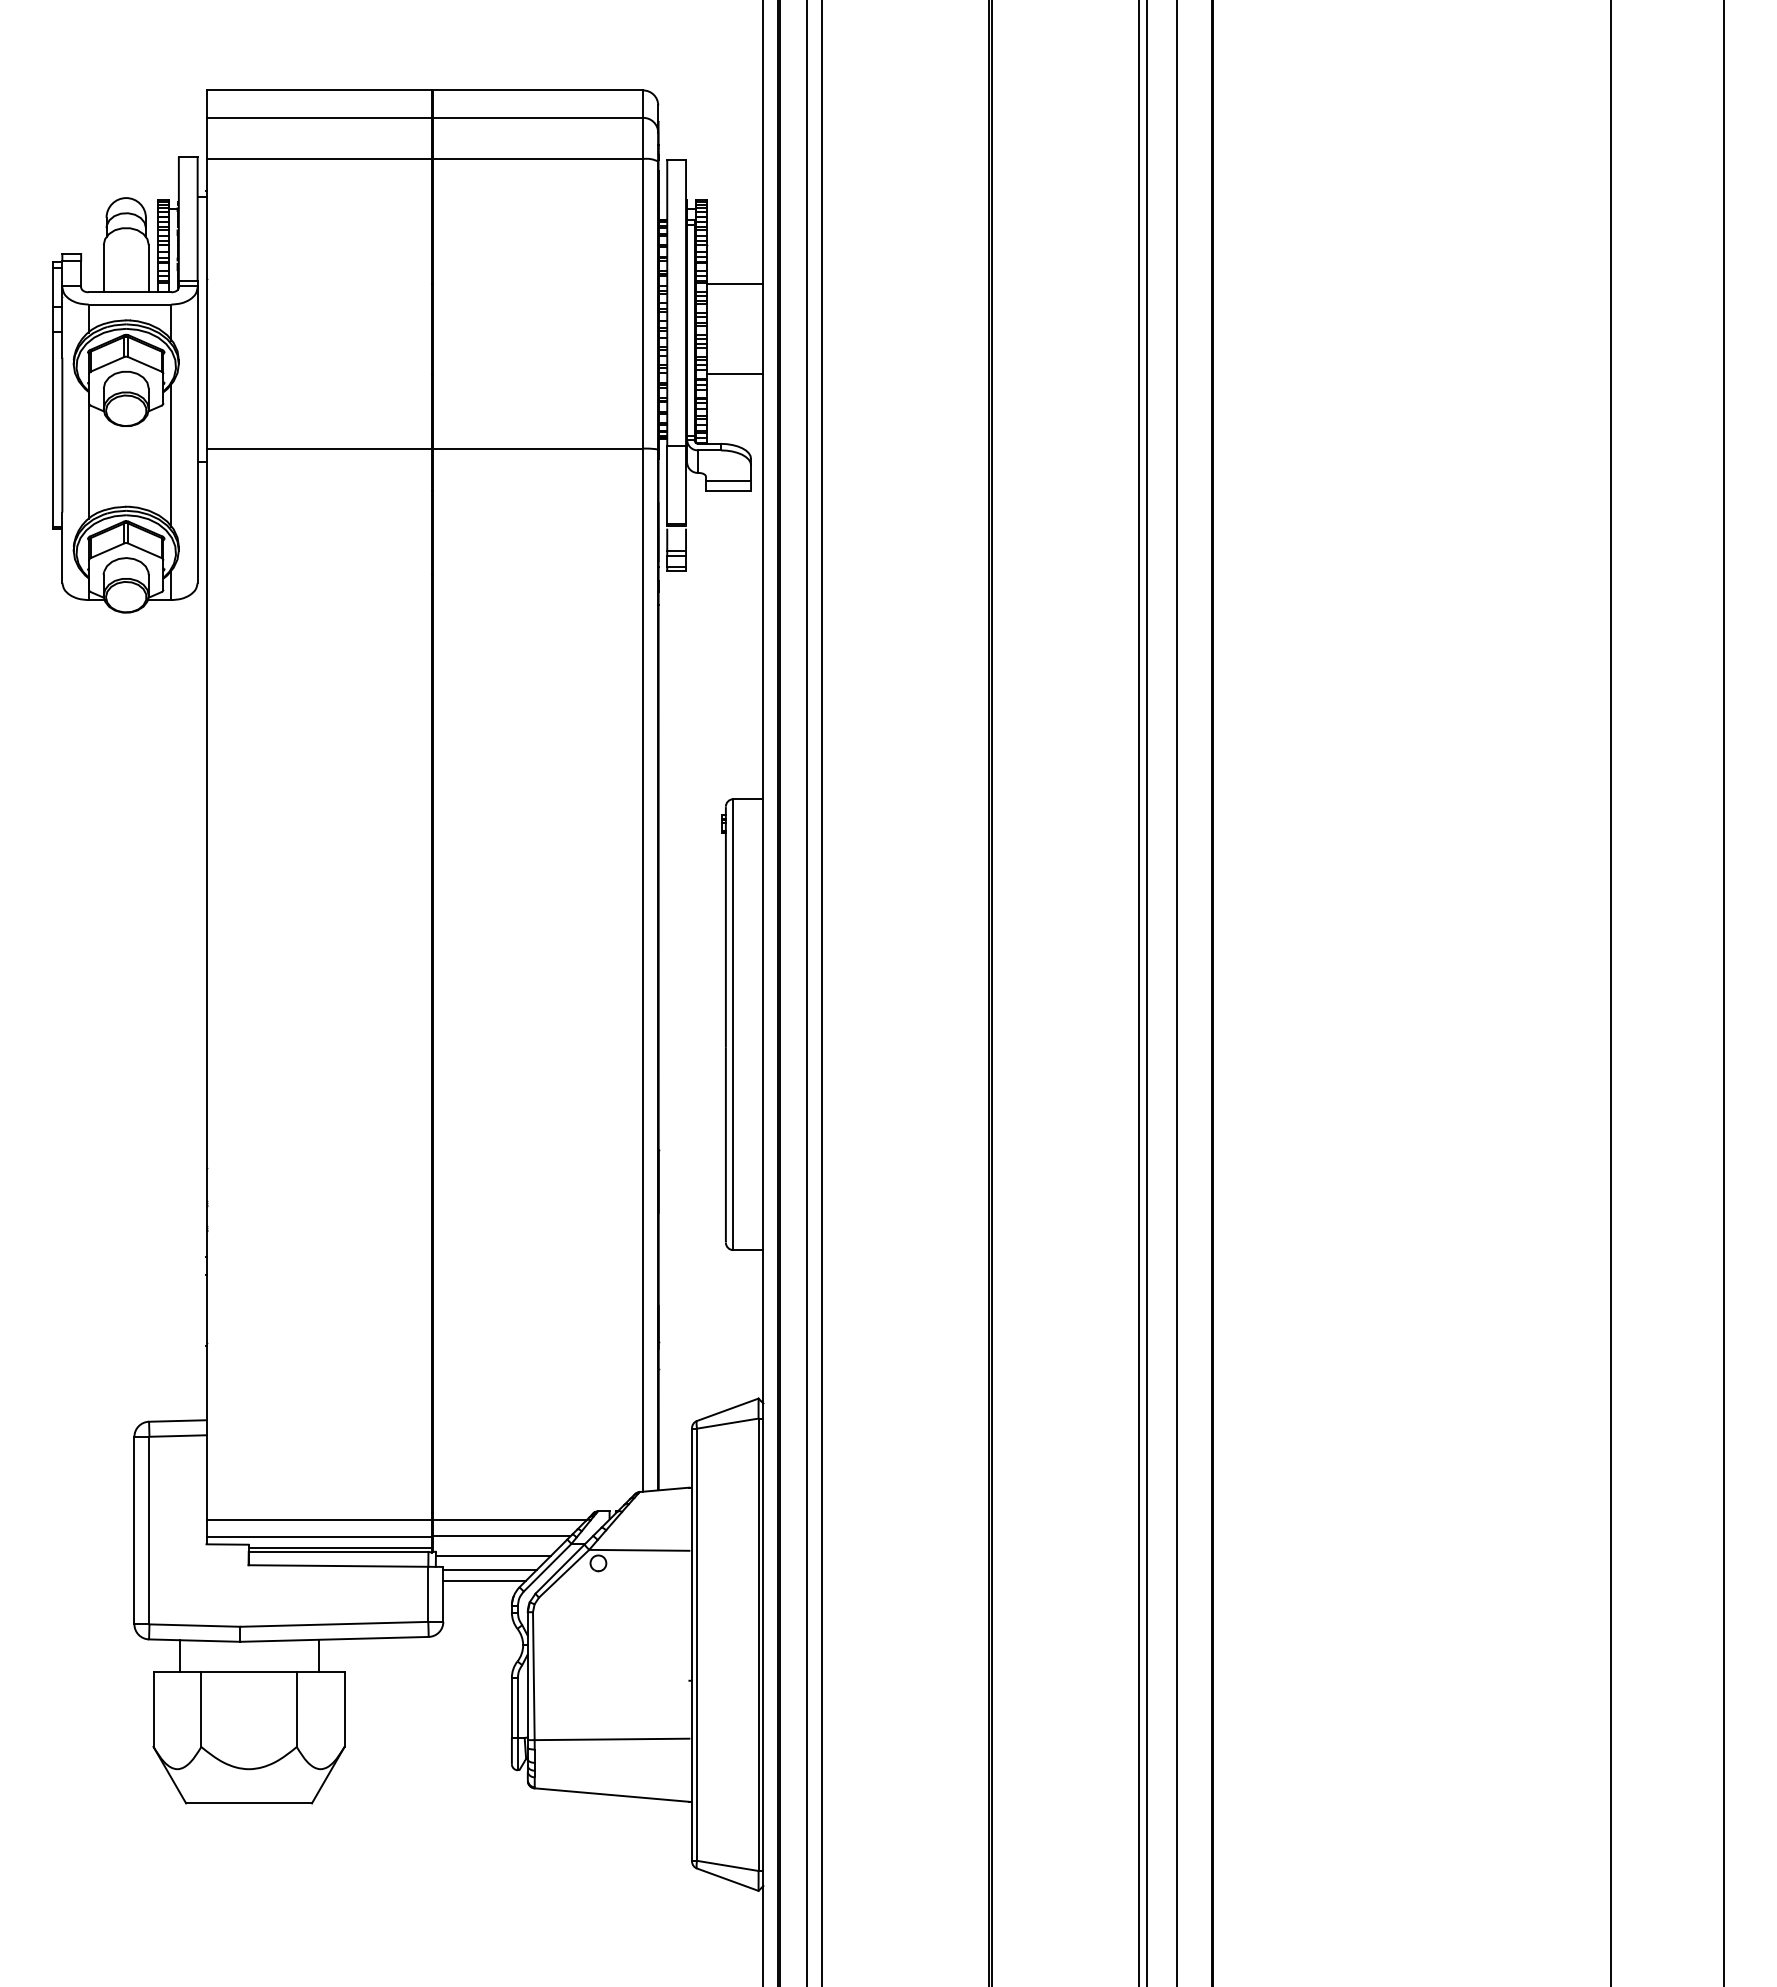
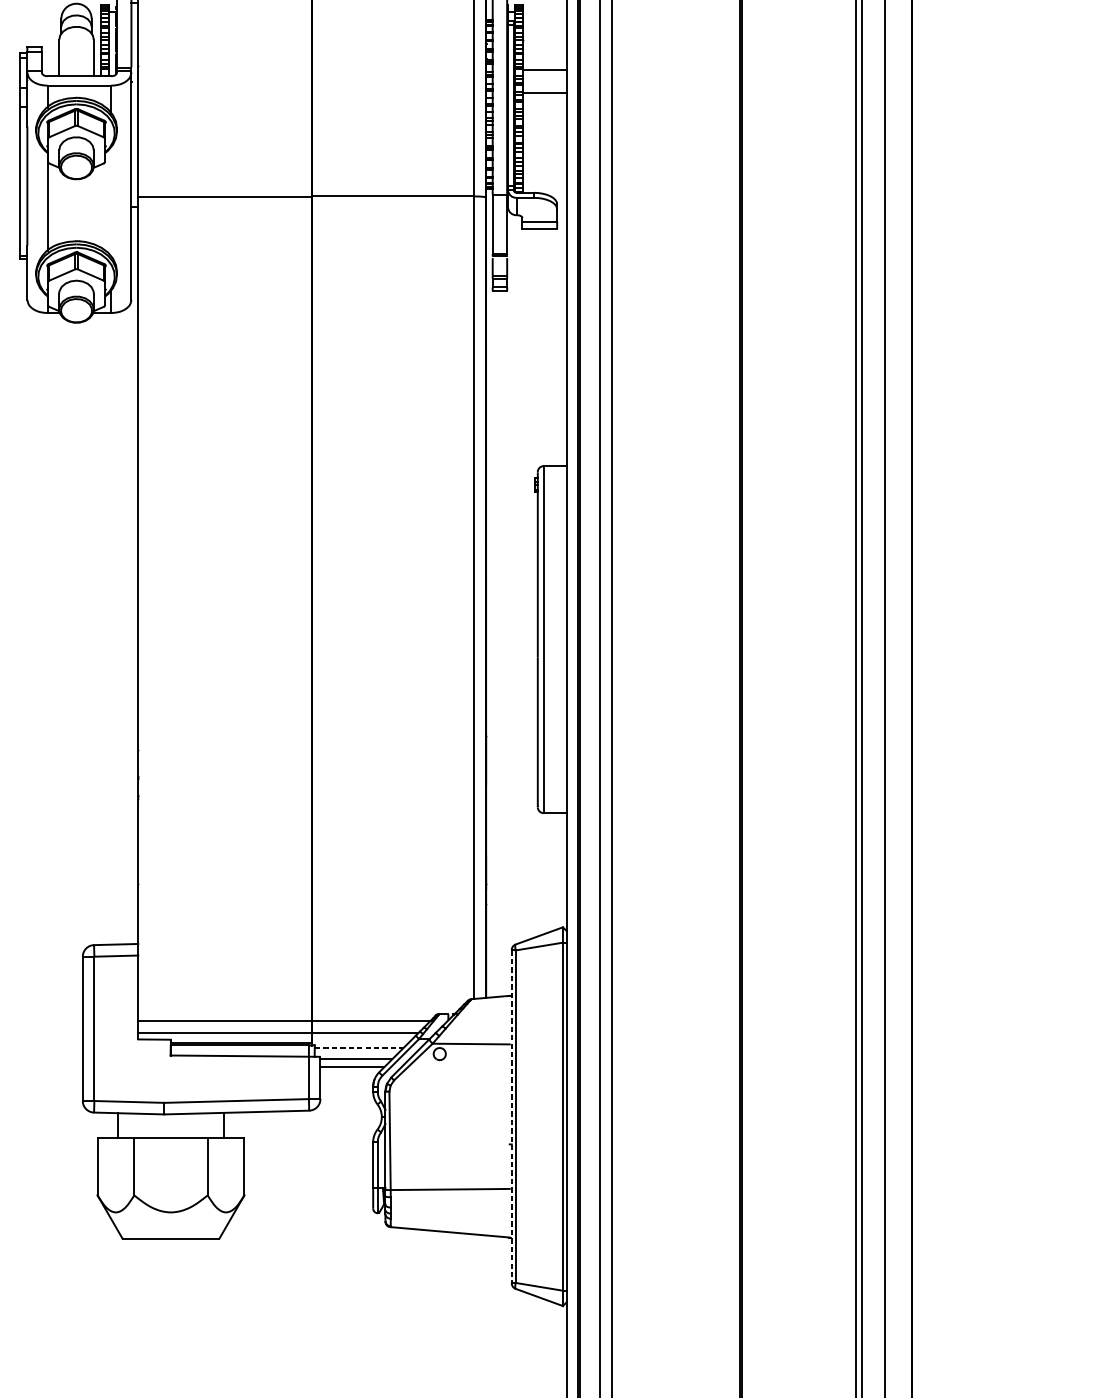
line: (735, 374) -> (545, 93), moved
line: (171, 455) -> (111, 201), removed
line: (493, 1555) -> (359, 1048), solid -> dashed
line: (692, 1645) -> (512, 1117), solid -> dashed

